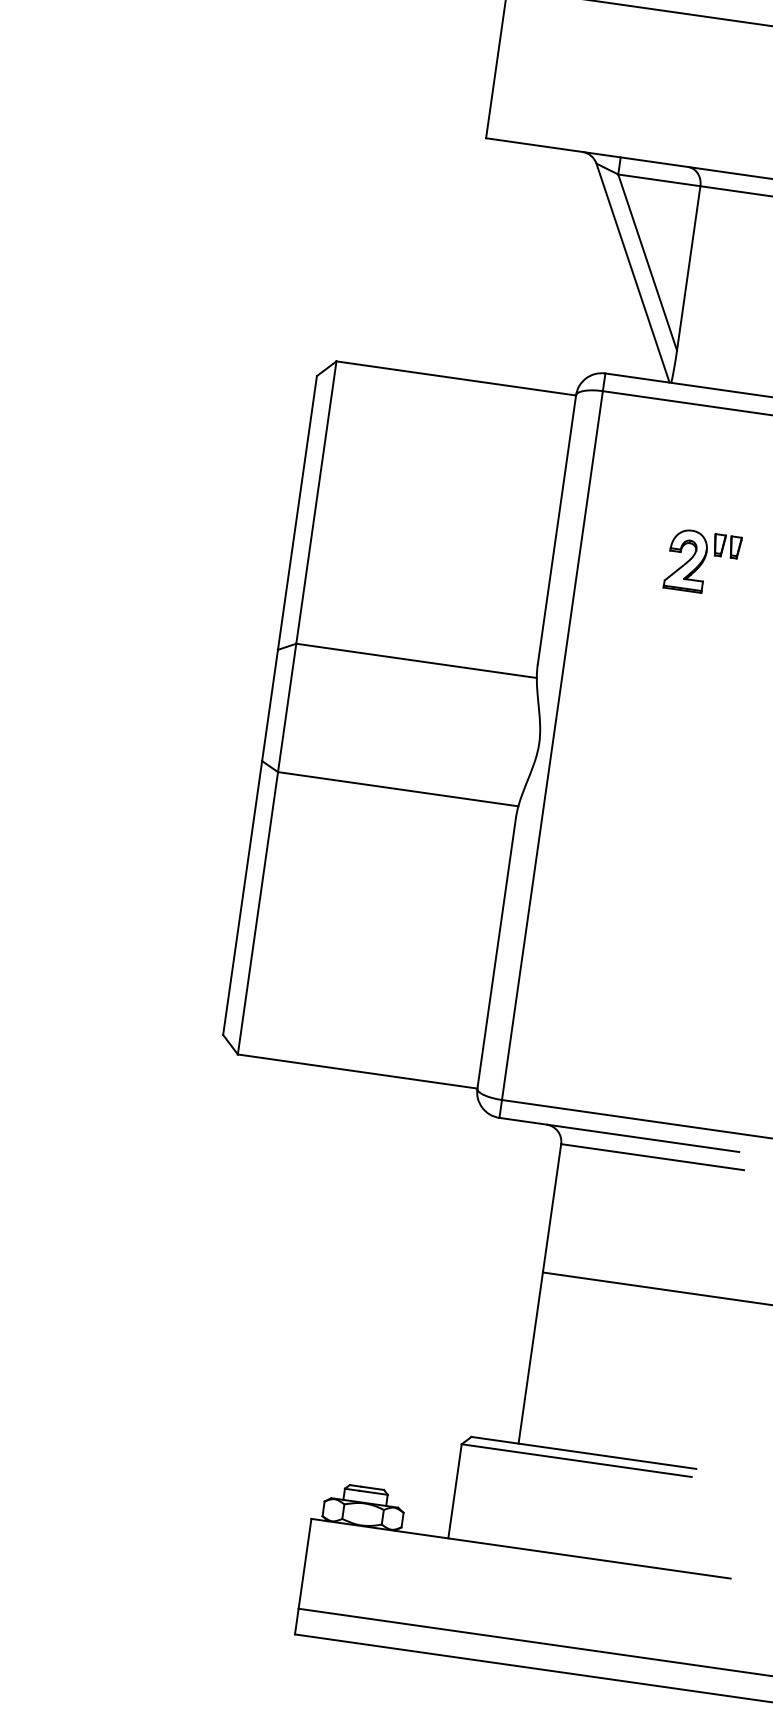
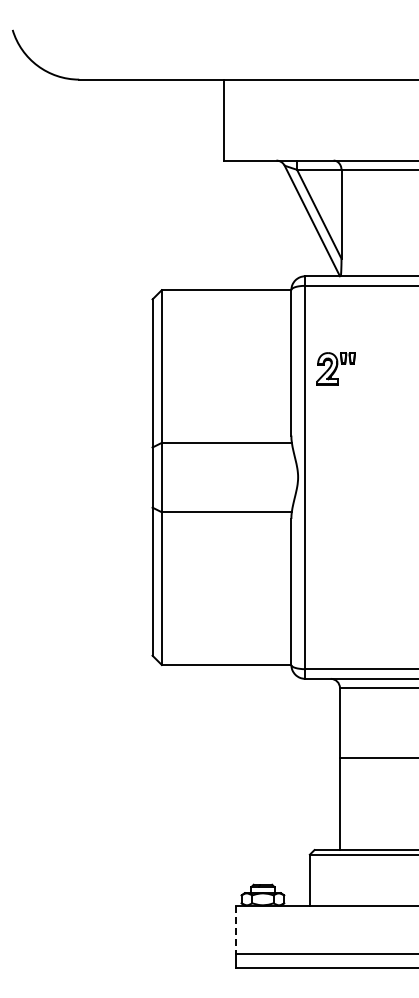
part: (701, 561) -> (335, 368), moved
line: (304, 1564) -> (235, 930), solid -> dashed

